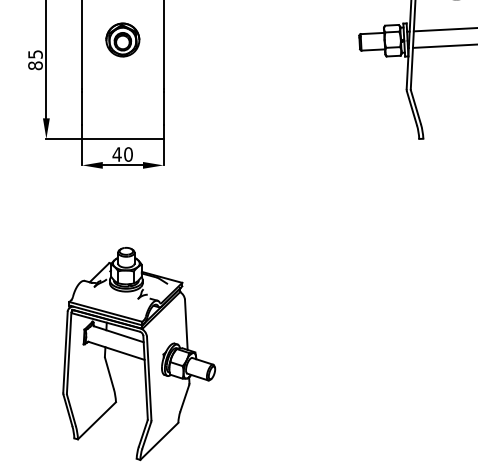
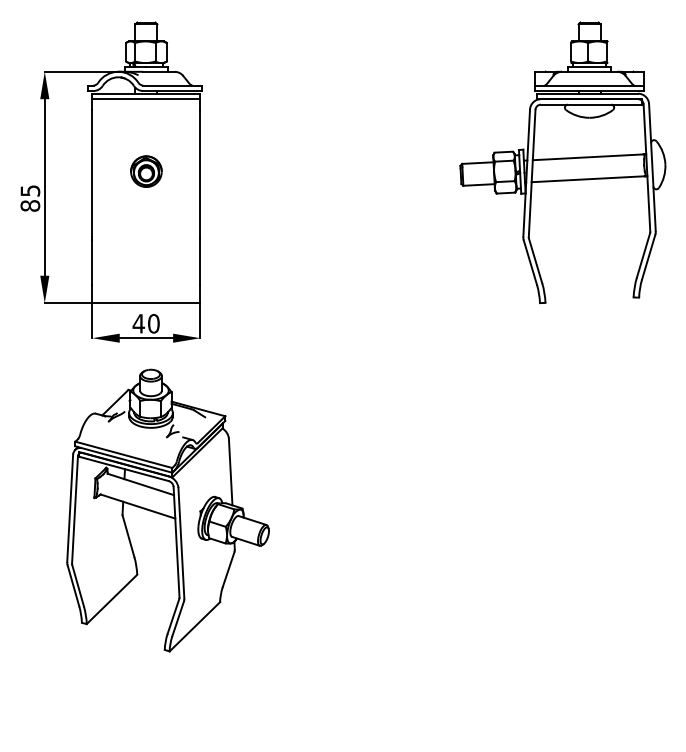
part: (122, 39) -> (146, 171), size x0.7
part: (138, 353) -> (167, 510), moved

